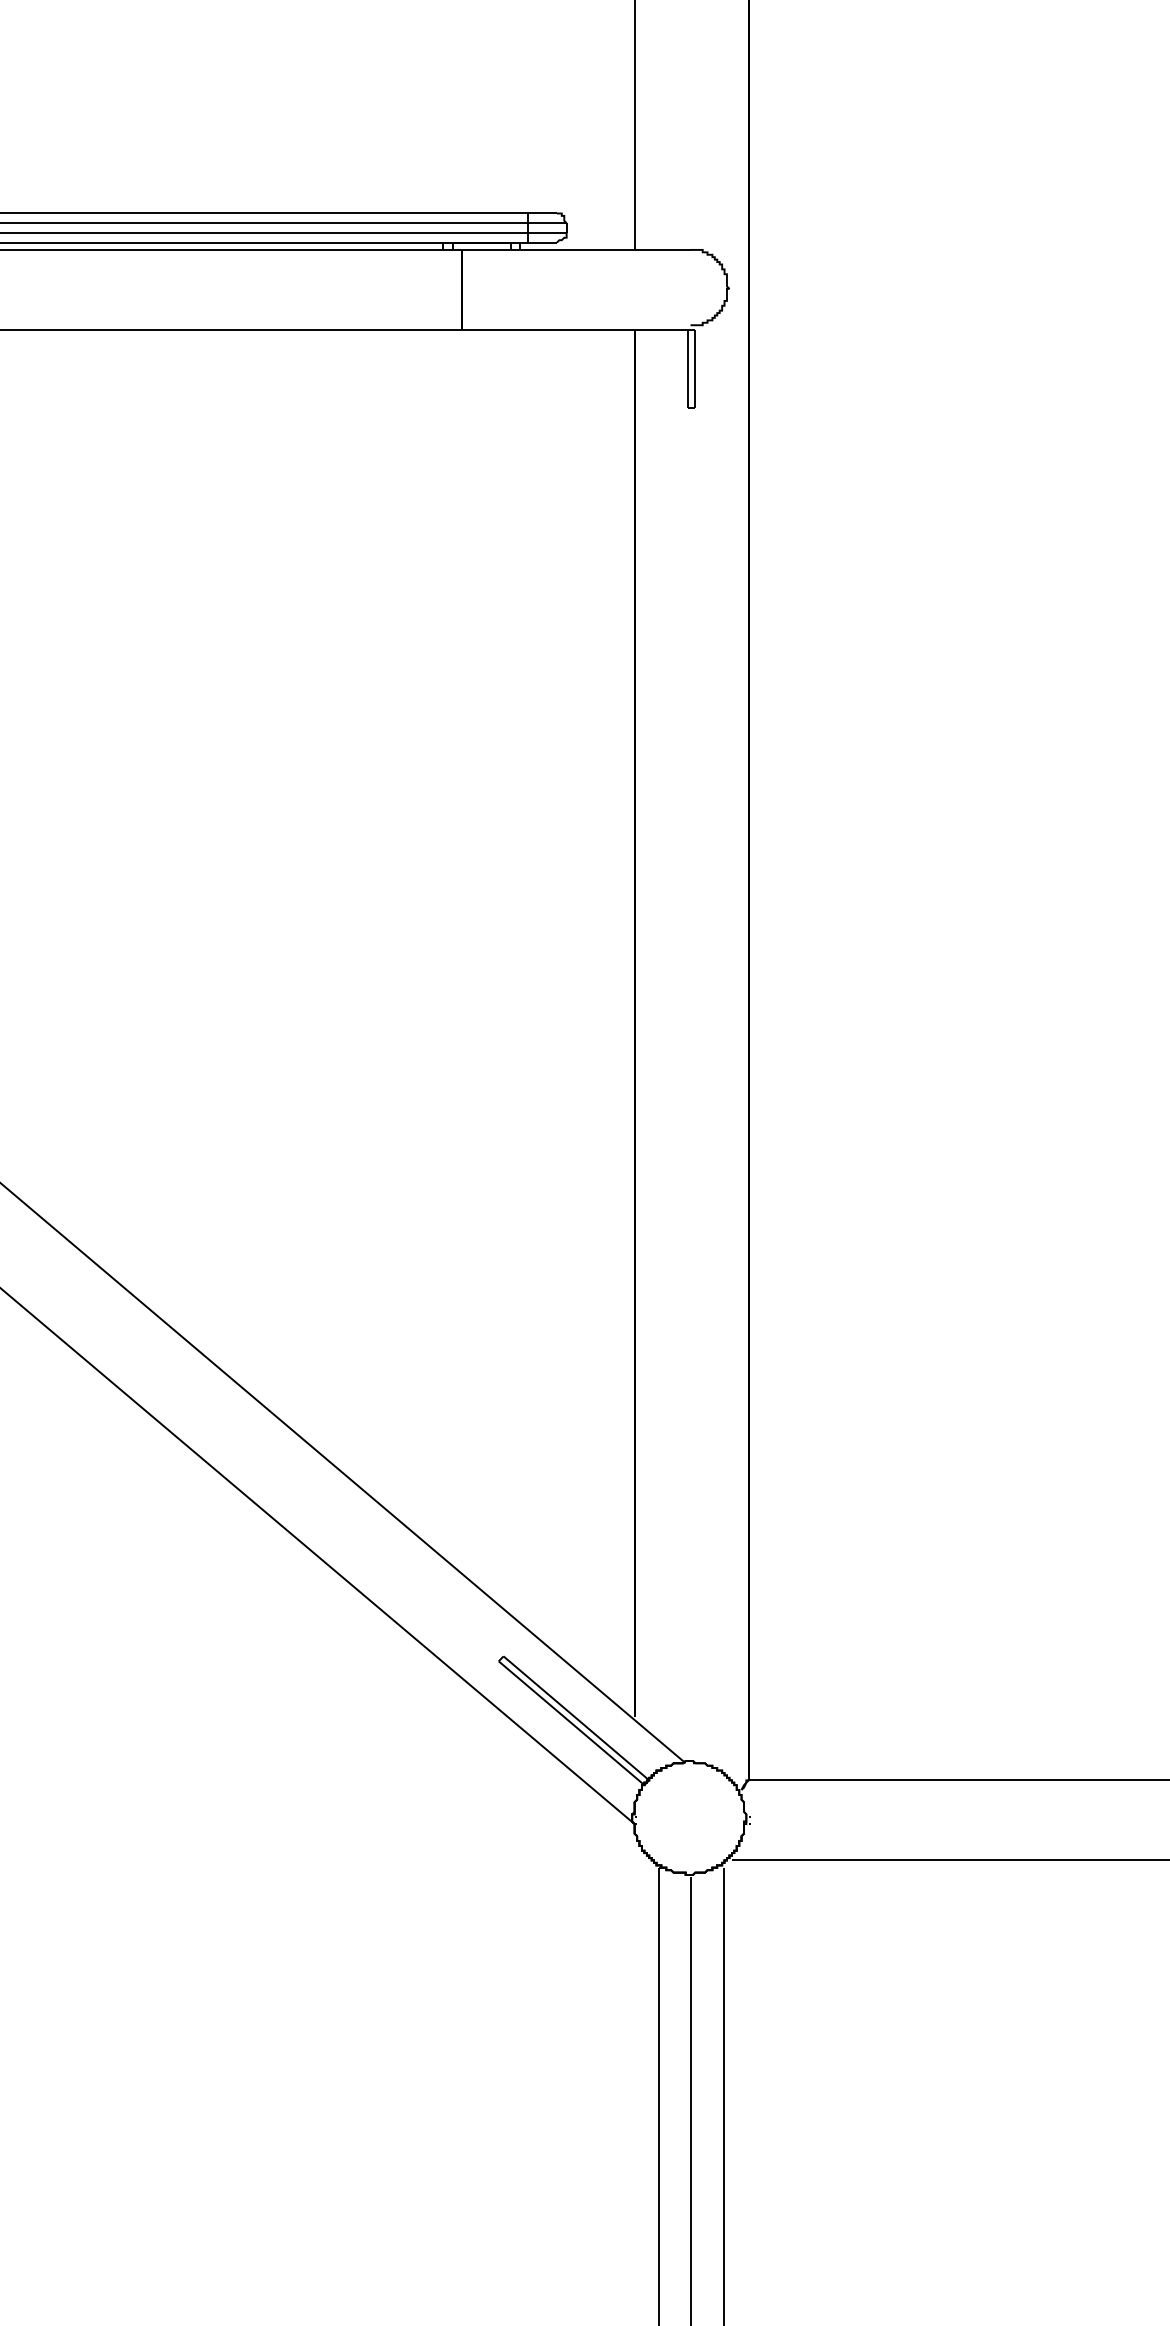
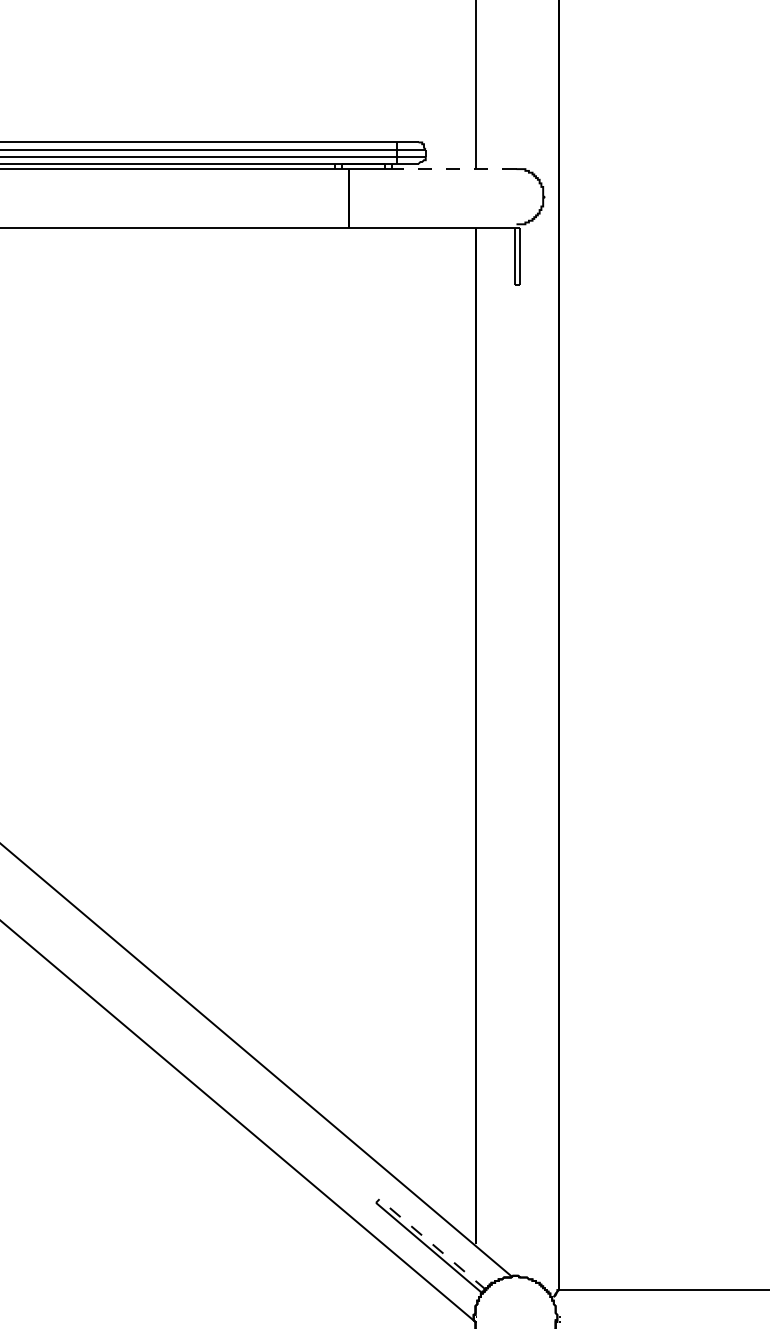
line: (605, 249) -> (454, 168), solid -> dashed
line: (576, 1718) -> (432, 1244), solid -> dashed

